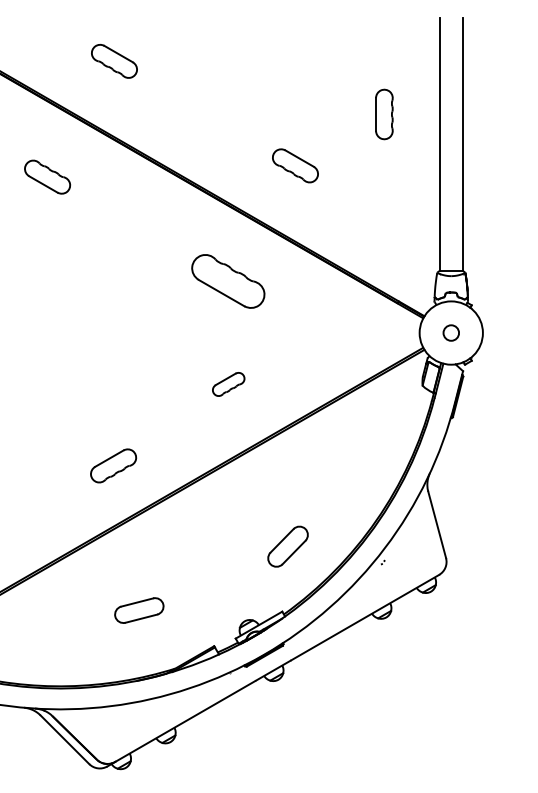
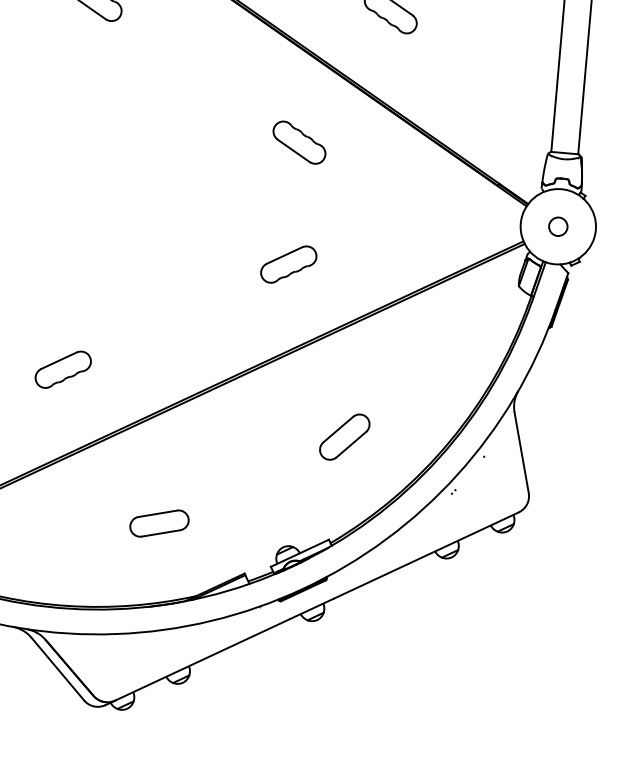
part: (228, 281) -> (299, 142), size x0.62
part: (228, 384) -> (288, 264), size x1.43
part: (113, 465) -> (63, 369), moved
part: (287, 546) -> (344, 436), moved

